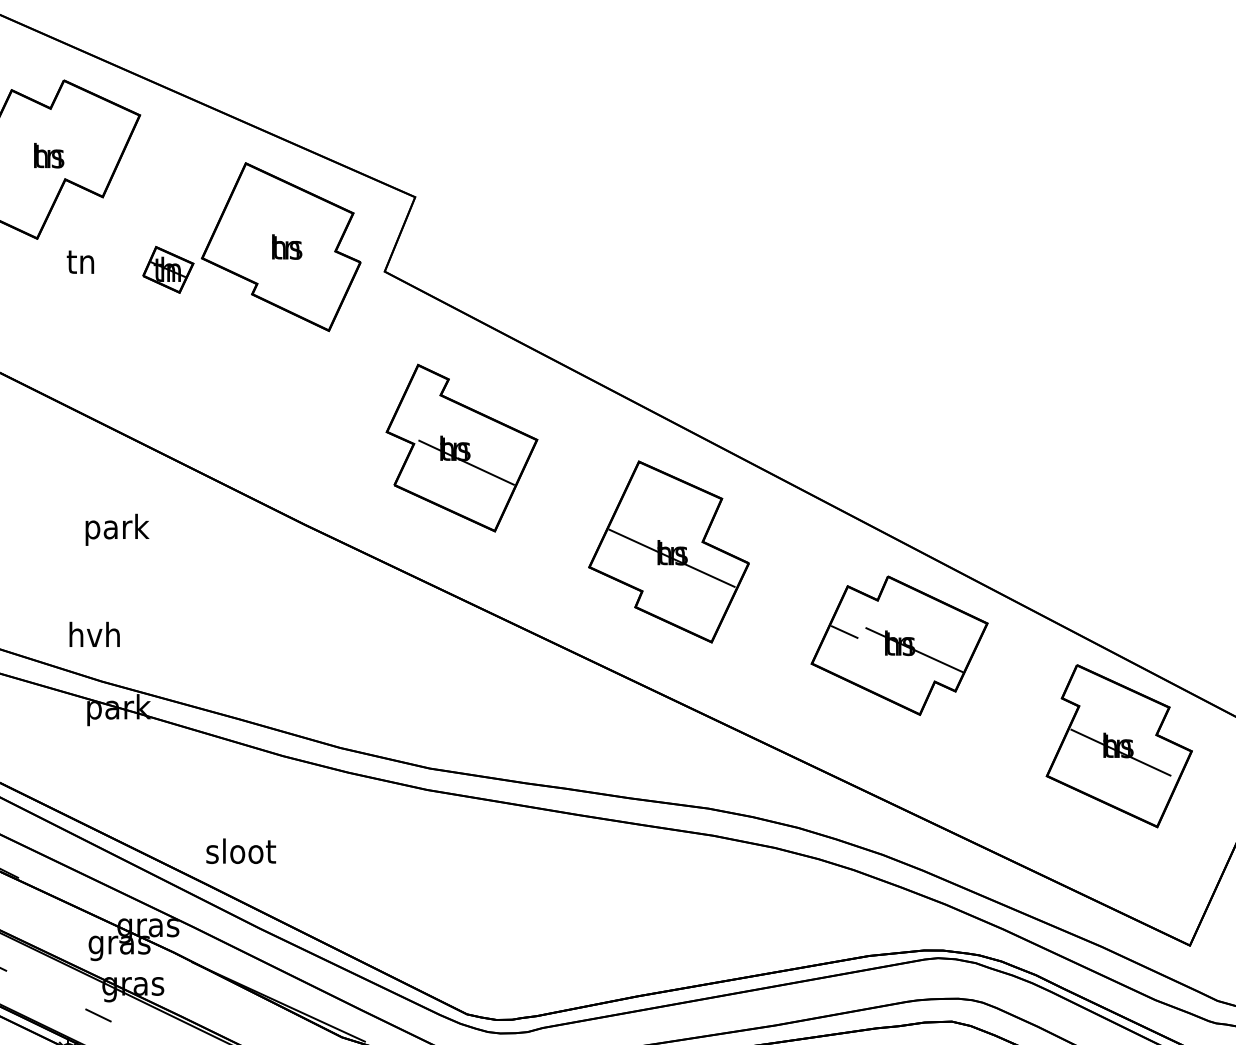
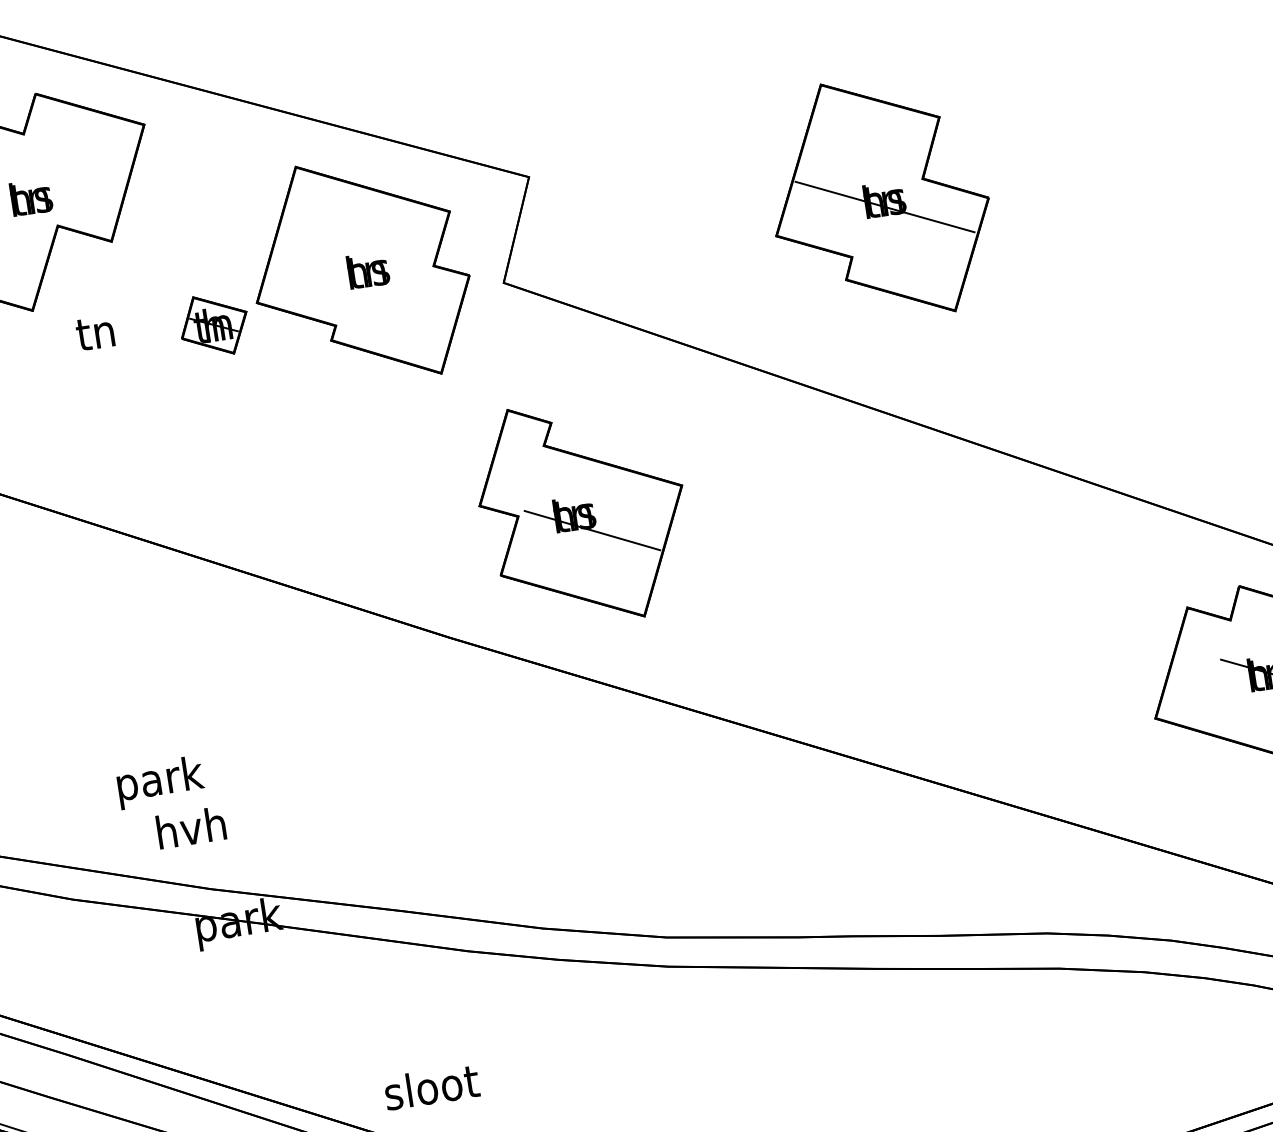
part: (461, 447) -> (582, 511), moved
text: (117, 529) -> (160, 781), moved
part: (668, 551) -> (878, 198), moved
line: (844, 631) -> (1192, 668), removed

